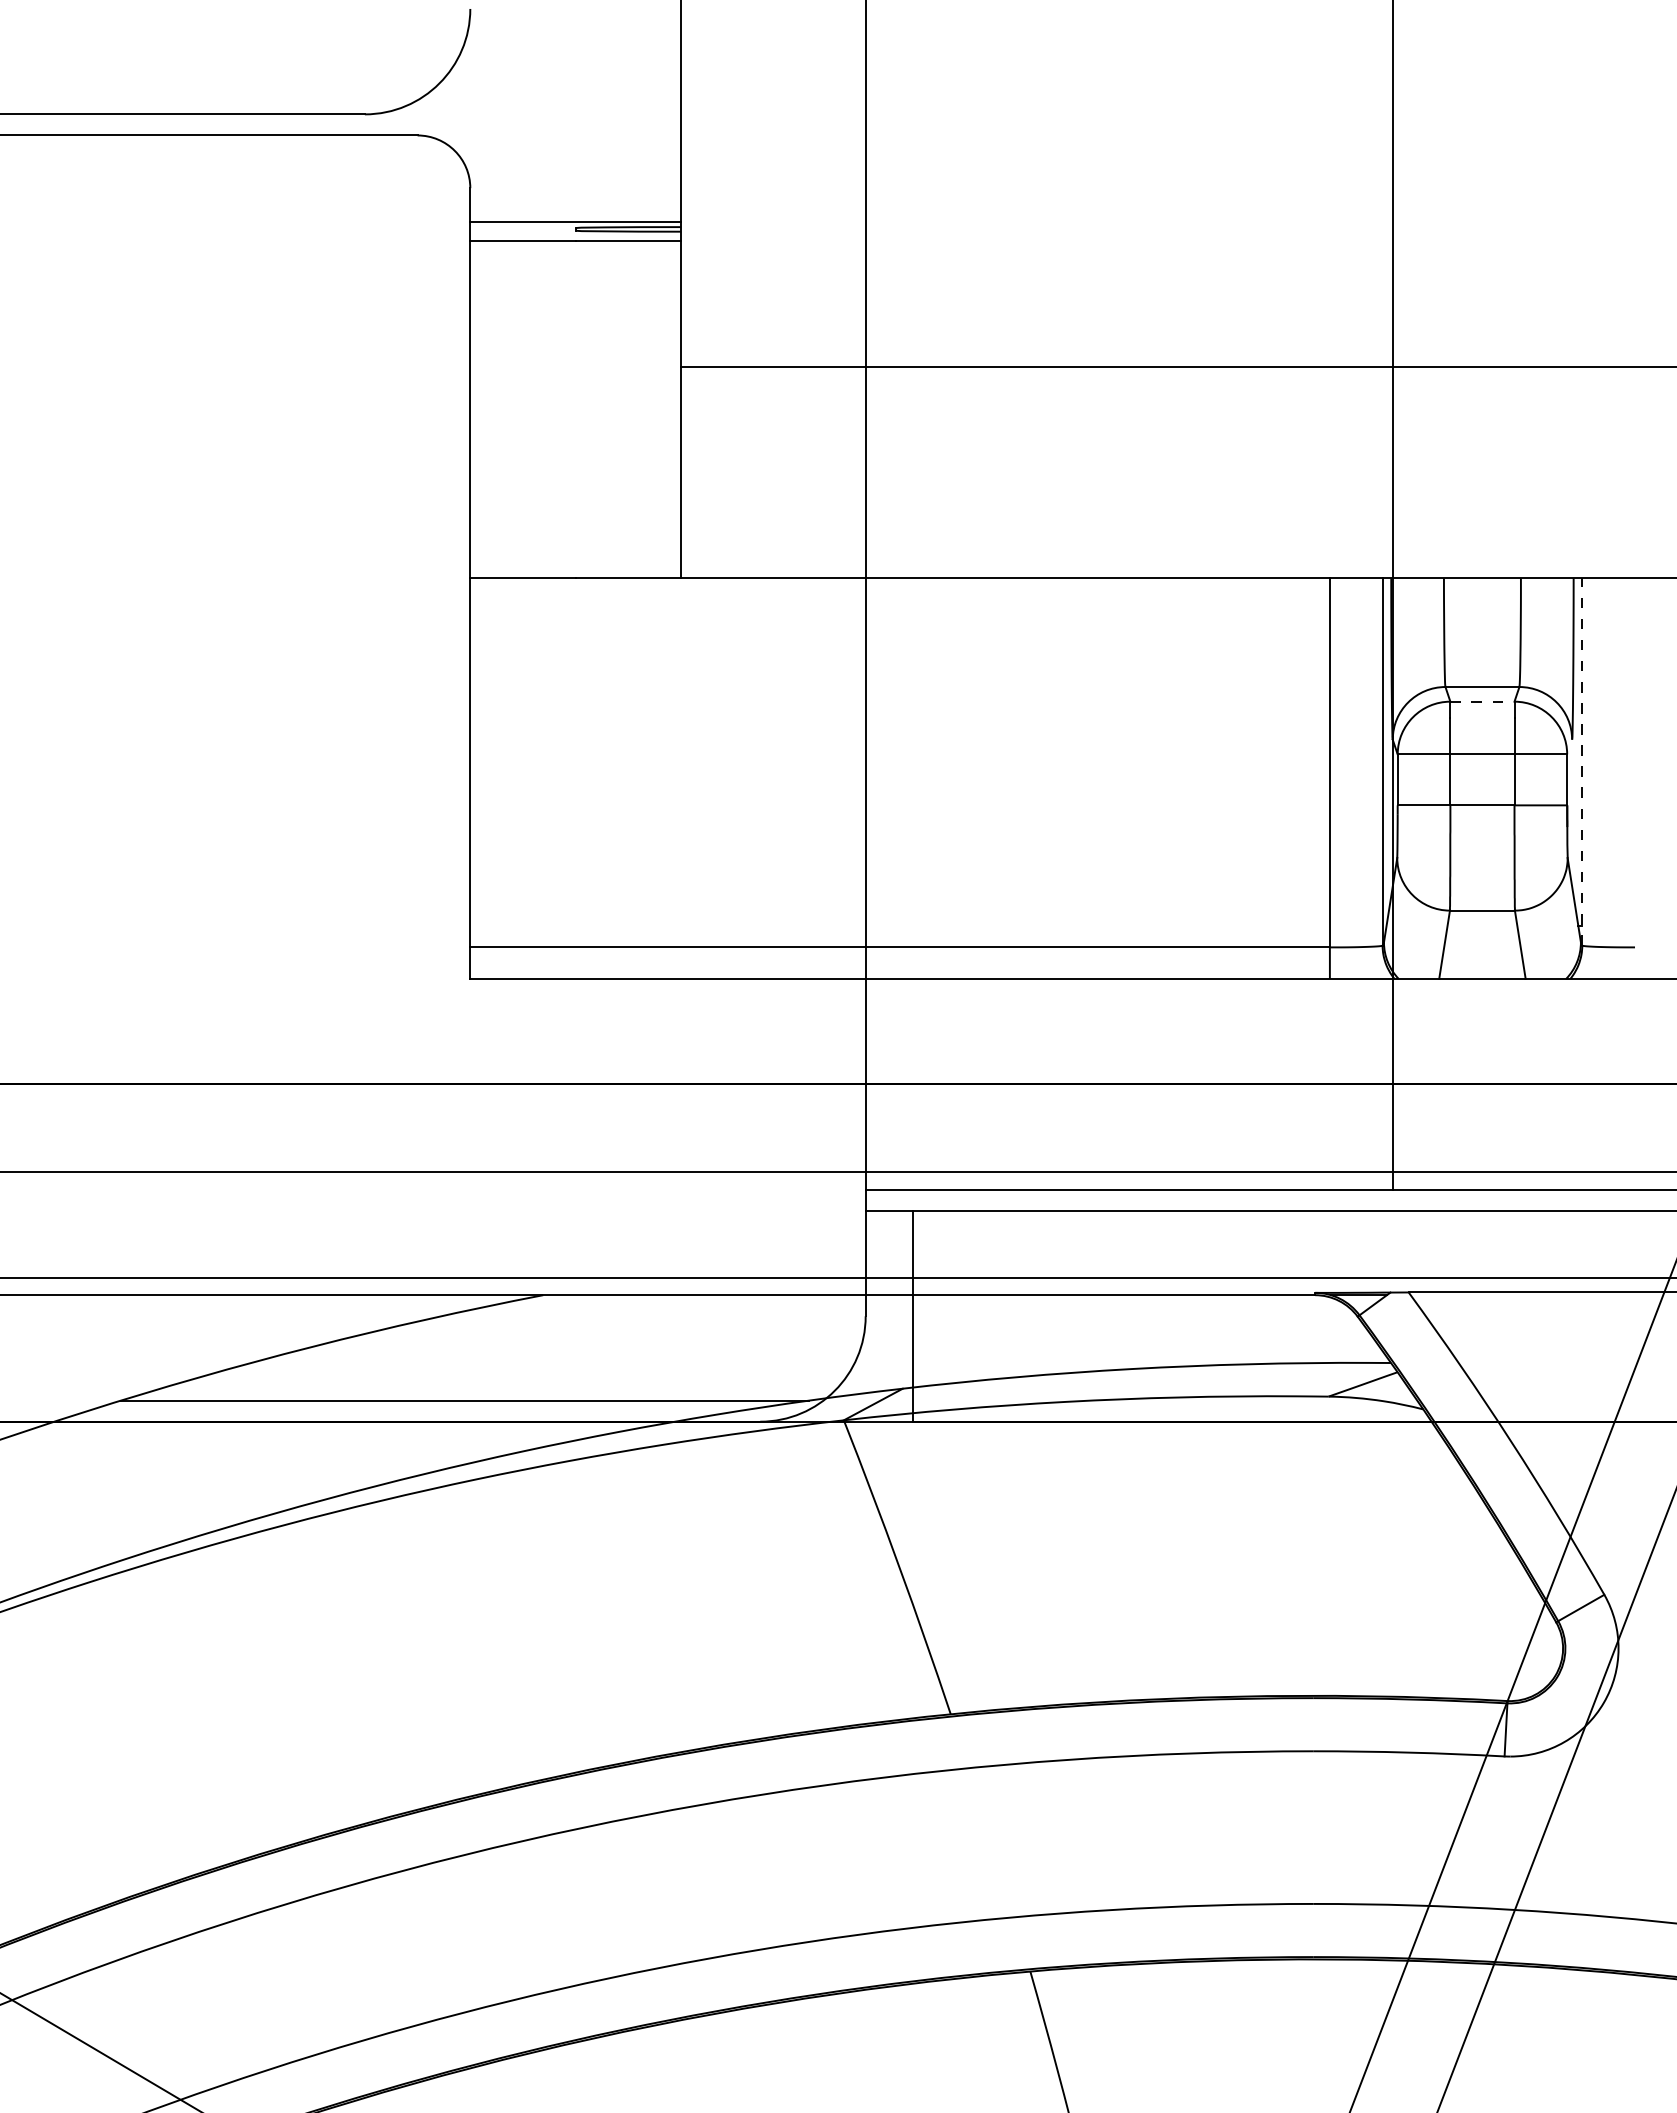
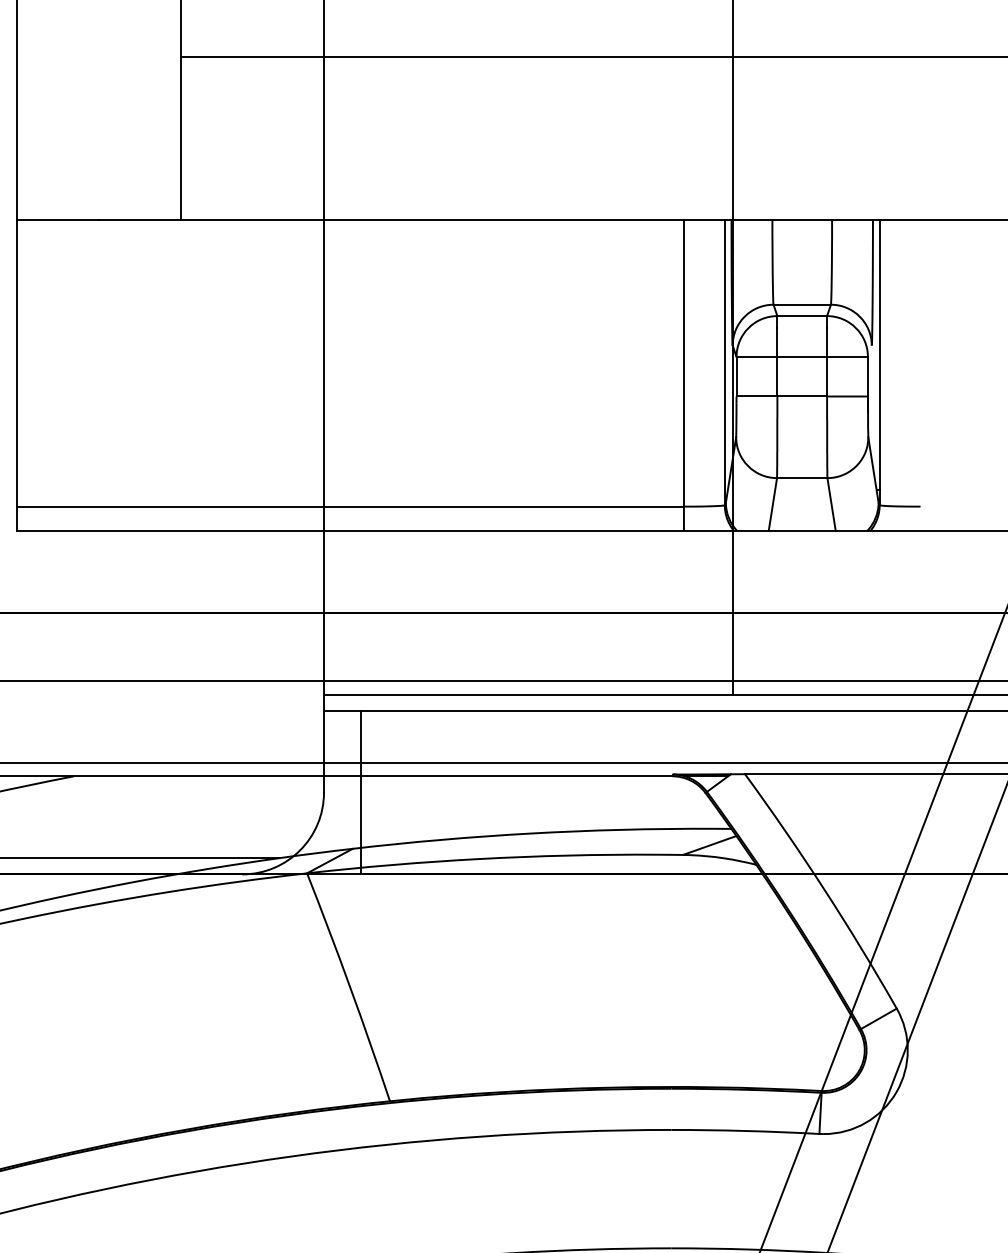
line: (1482, 701) -> (802, 315), dashed -> solid
line: (1582, 761) -> (879, 362), dashed -> solid

